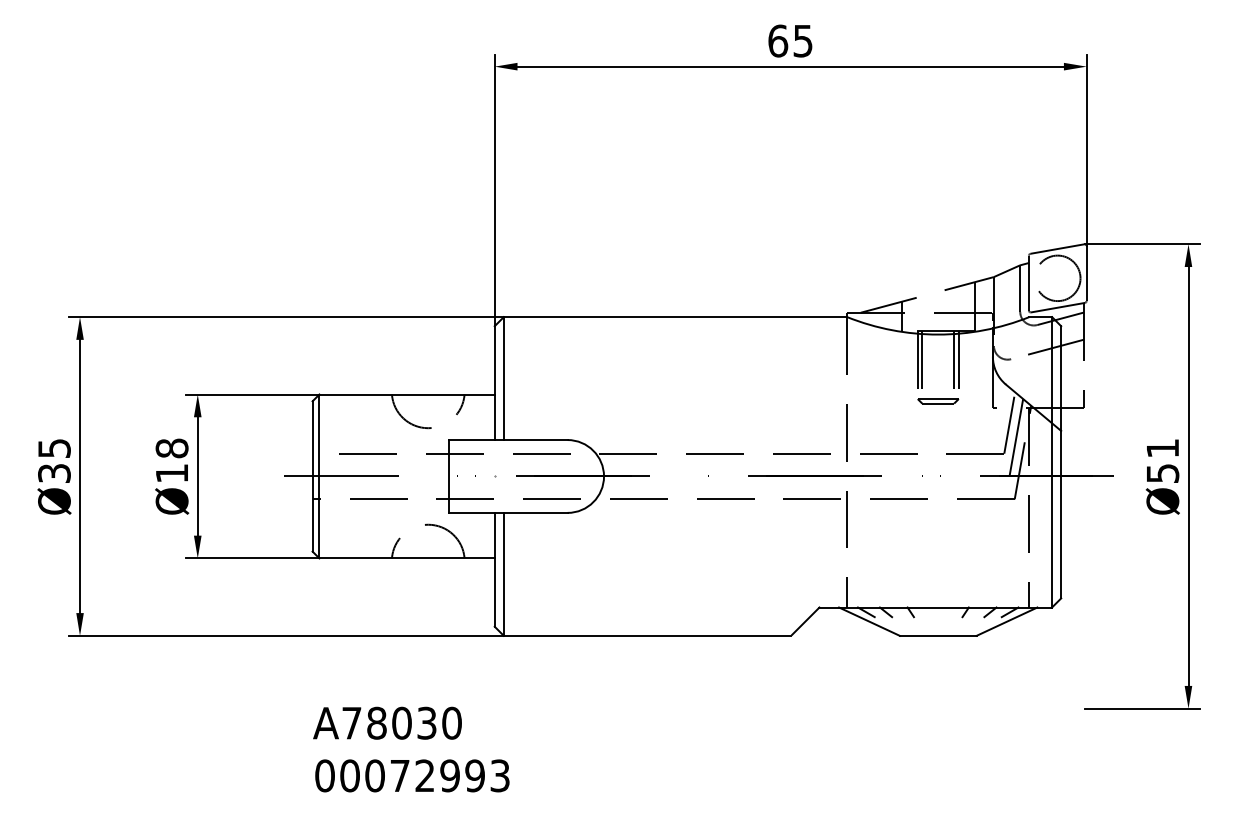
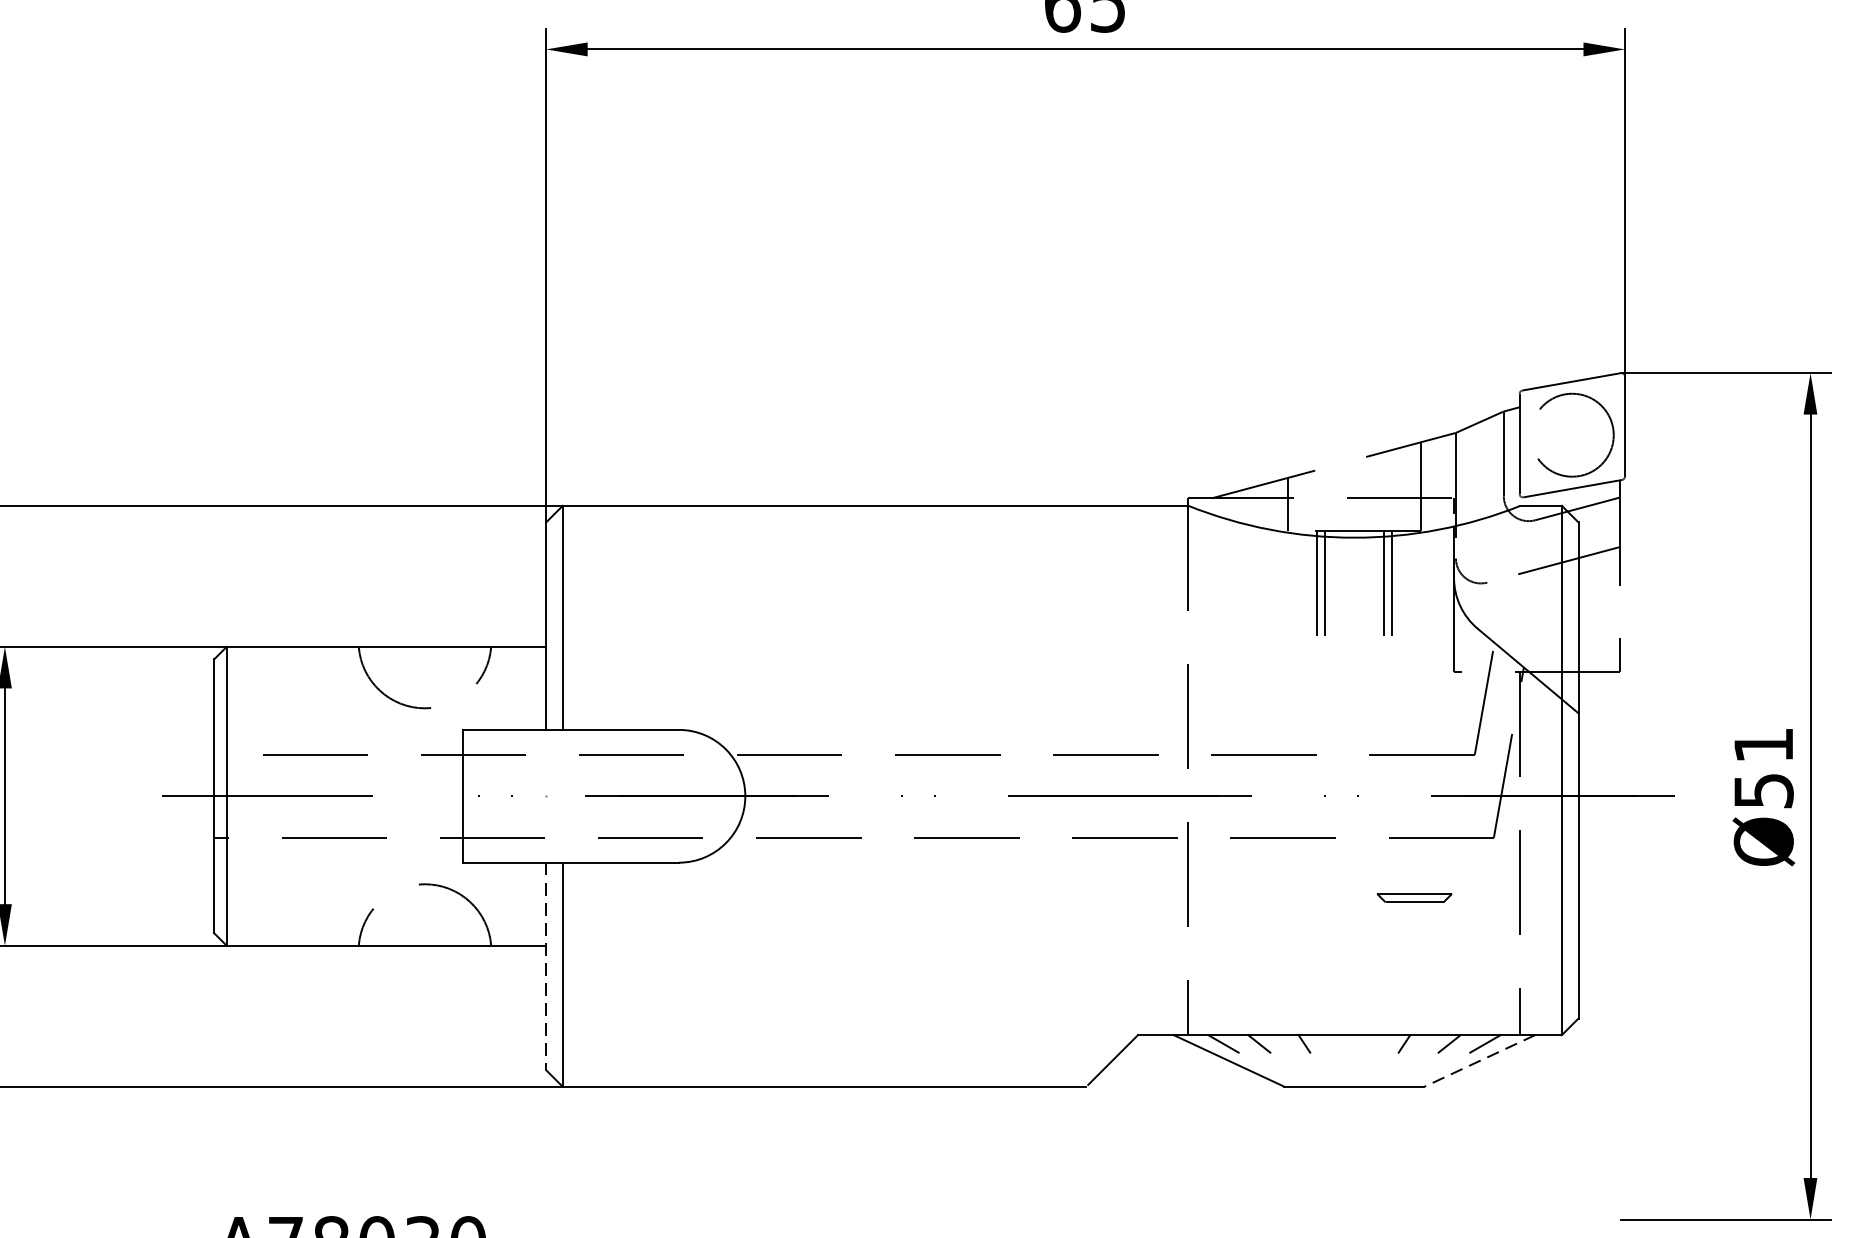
part: (938, 401) -> (1415, 898), moved
line: (1016, 437) -> (1497, 725), removed
line: (494, 569) -> (545, 965), solid -> dashed
line: (1007, 621) -> (1480, 1060), solid -> dashed

